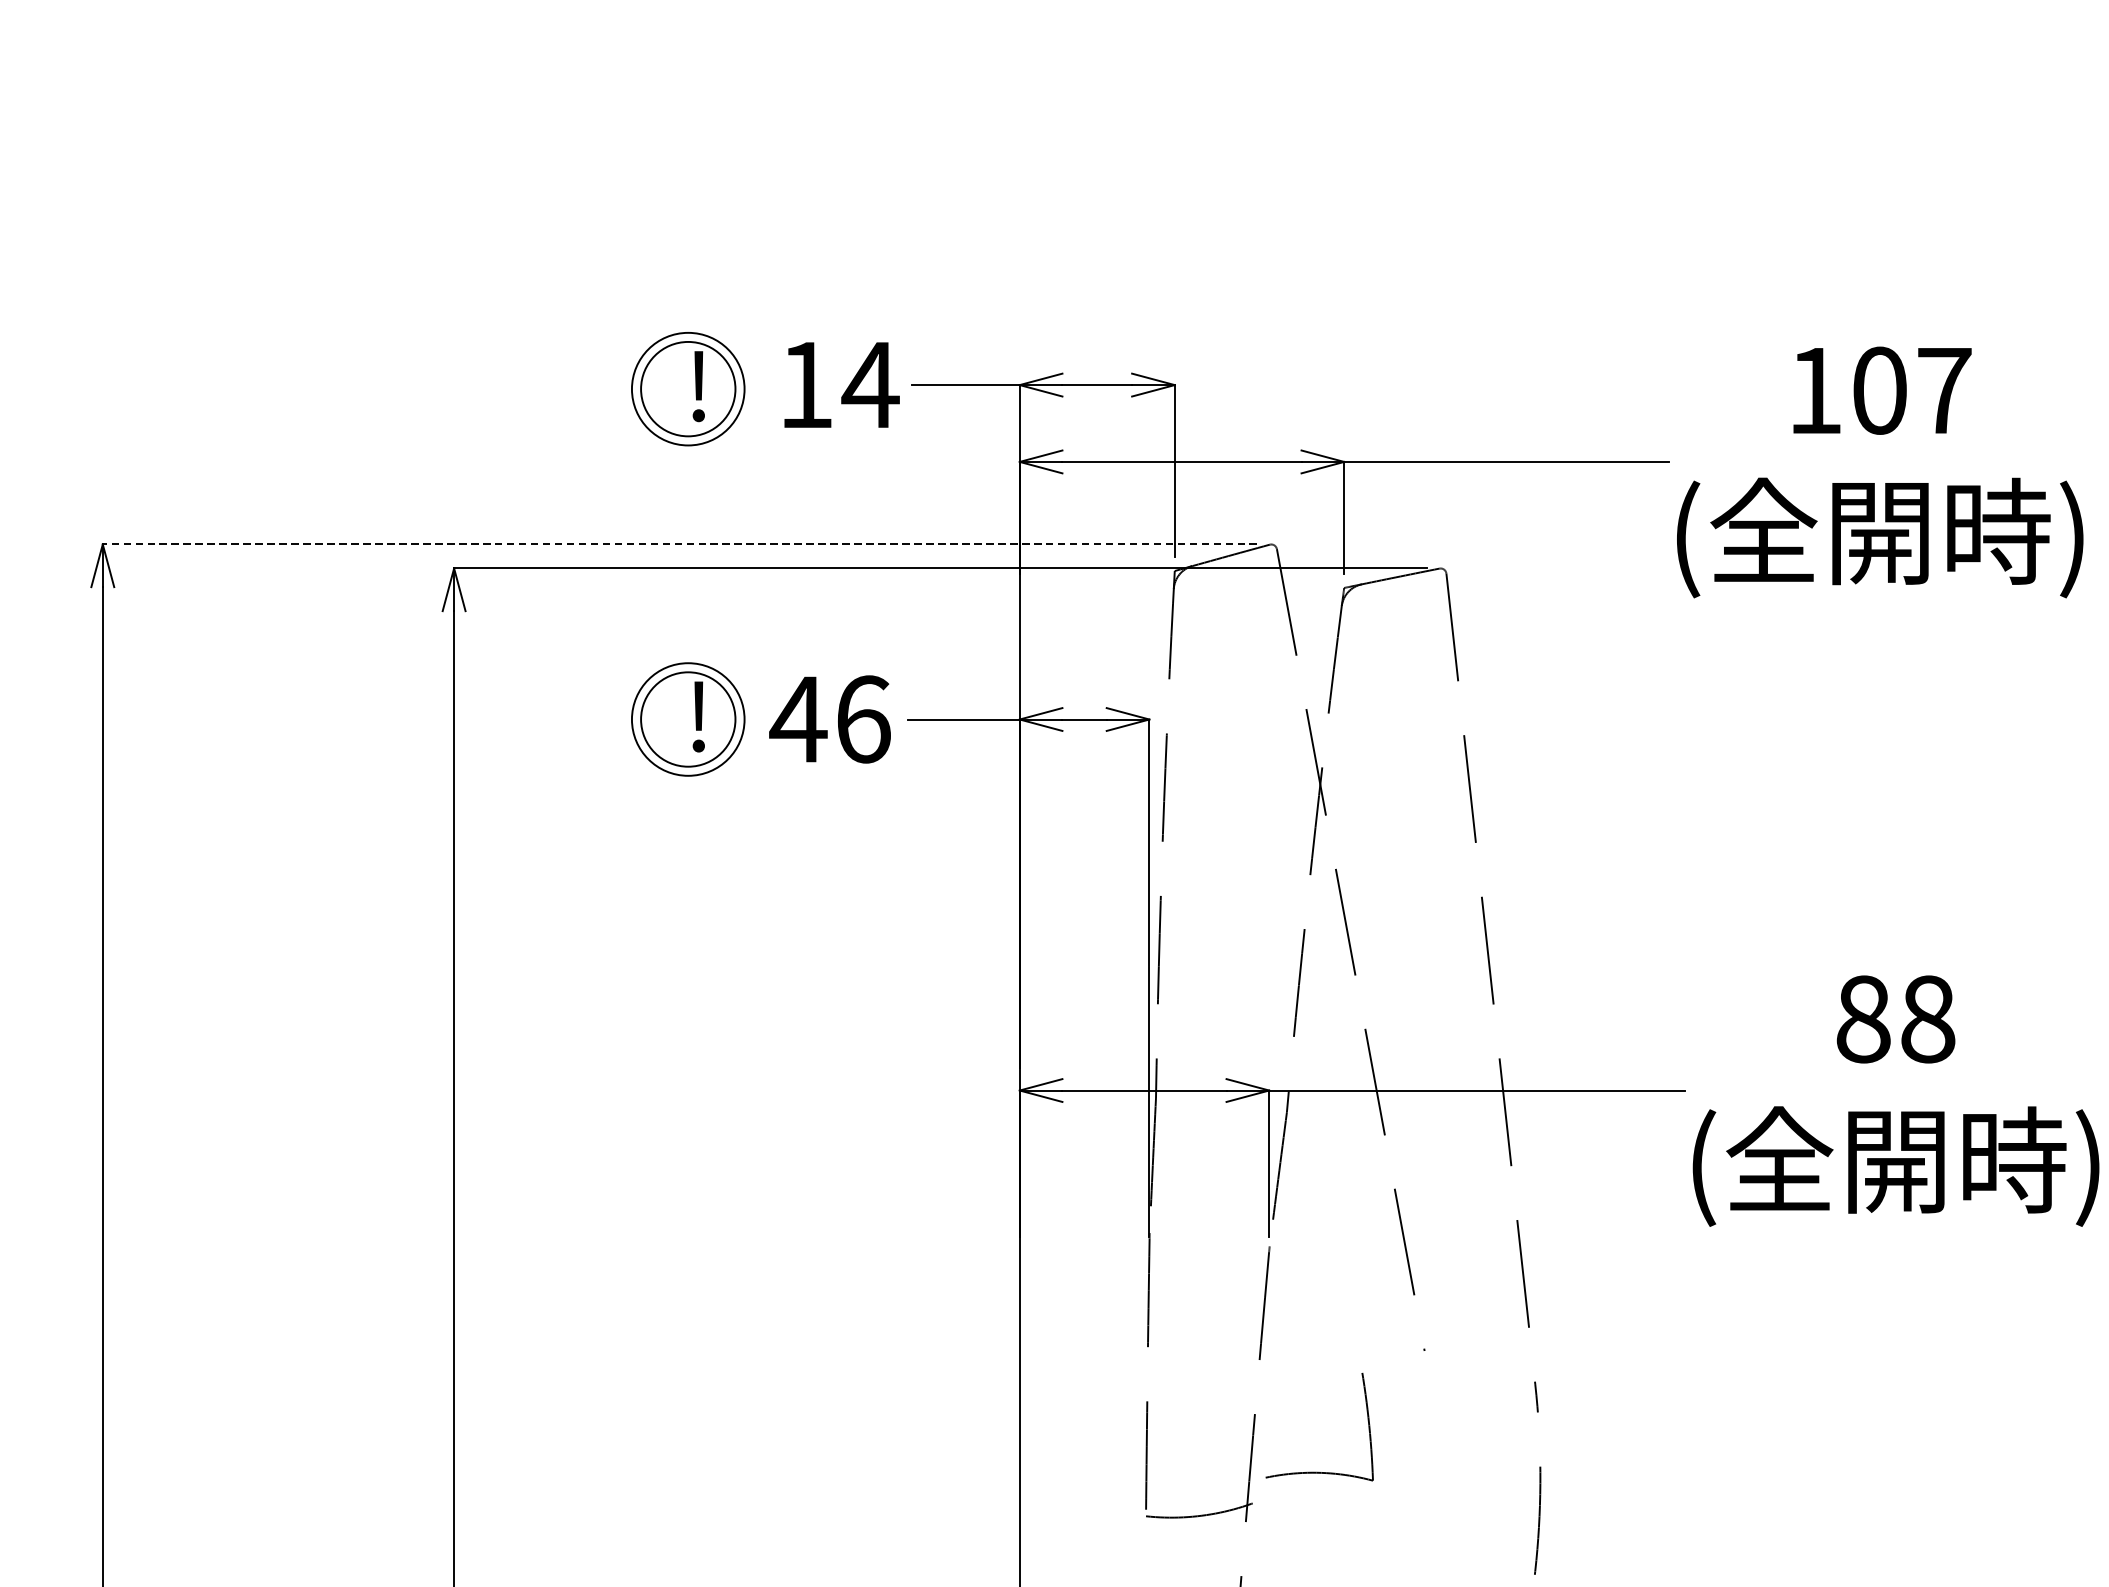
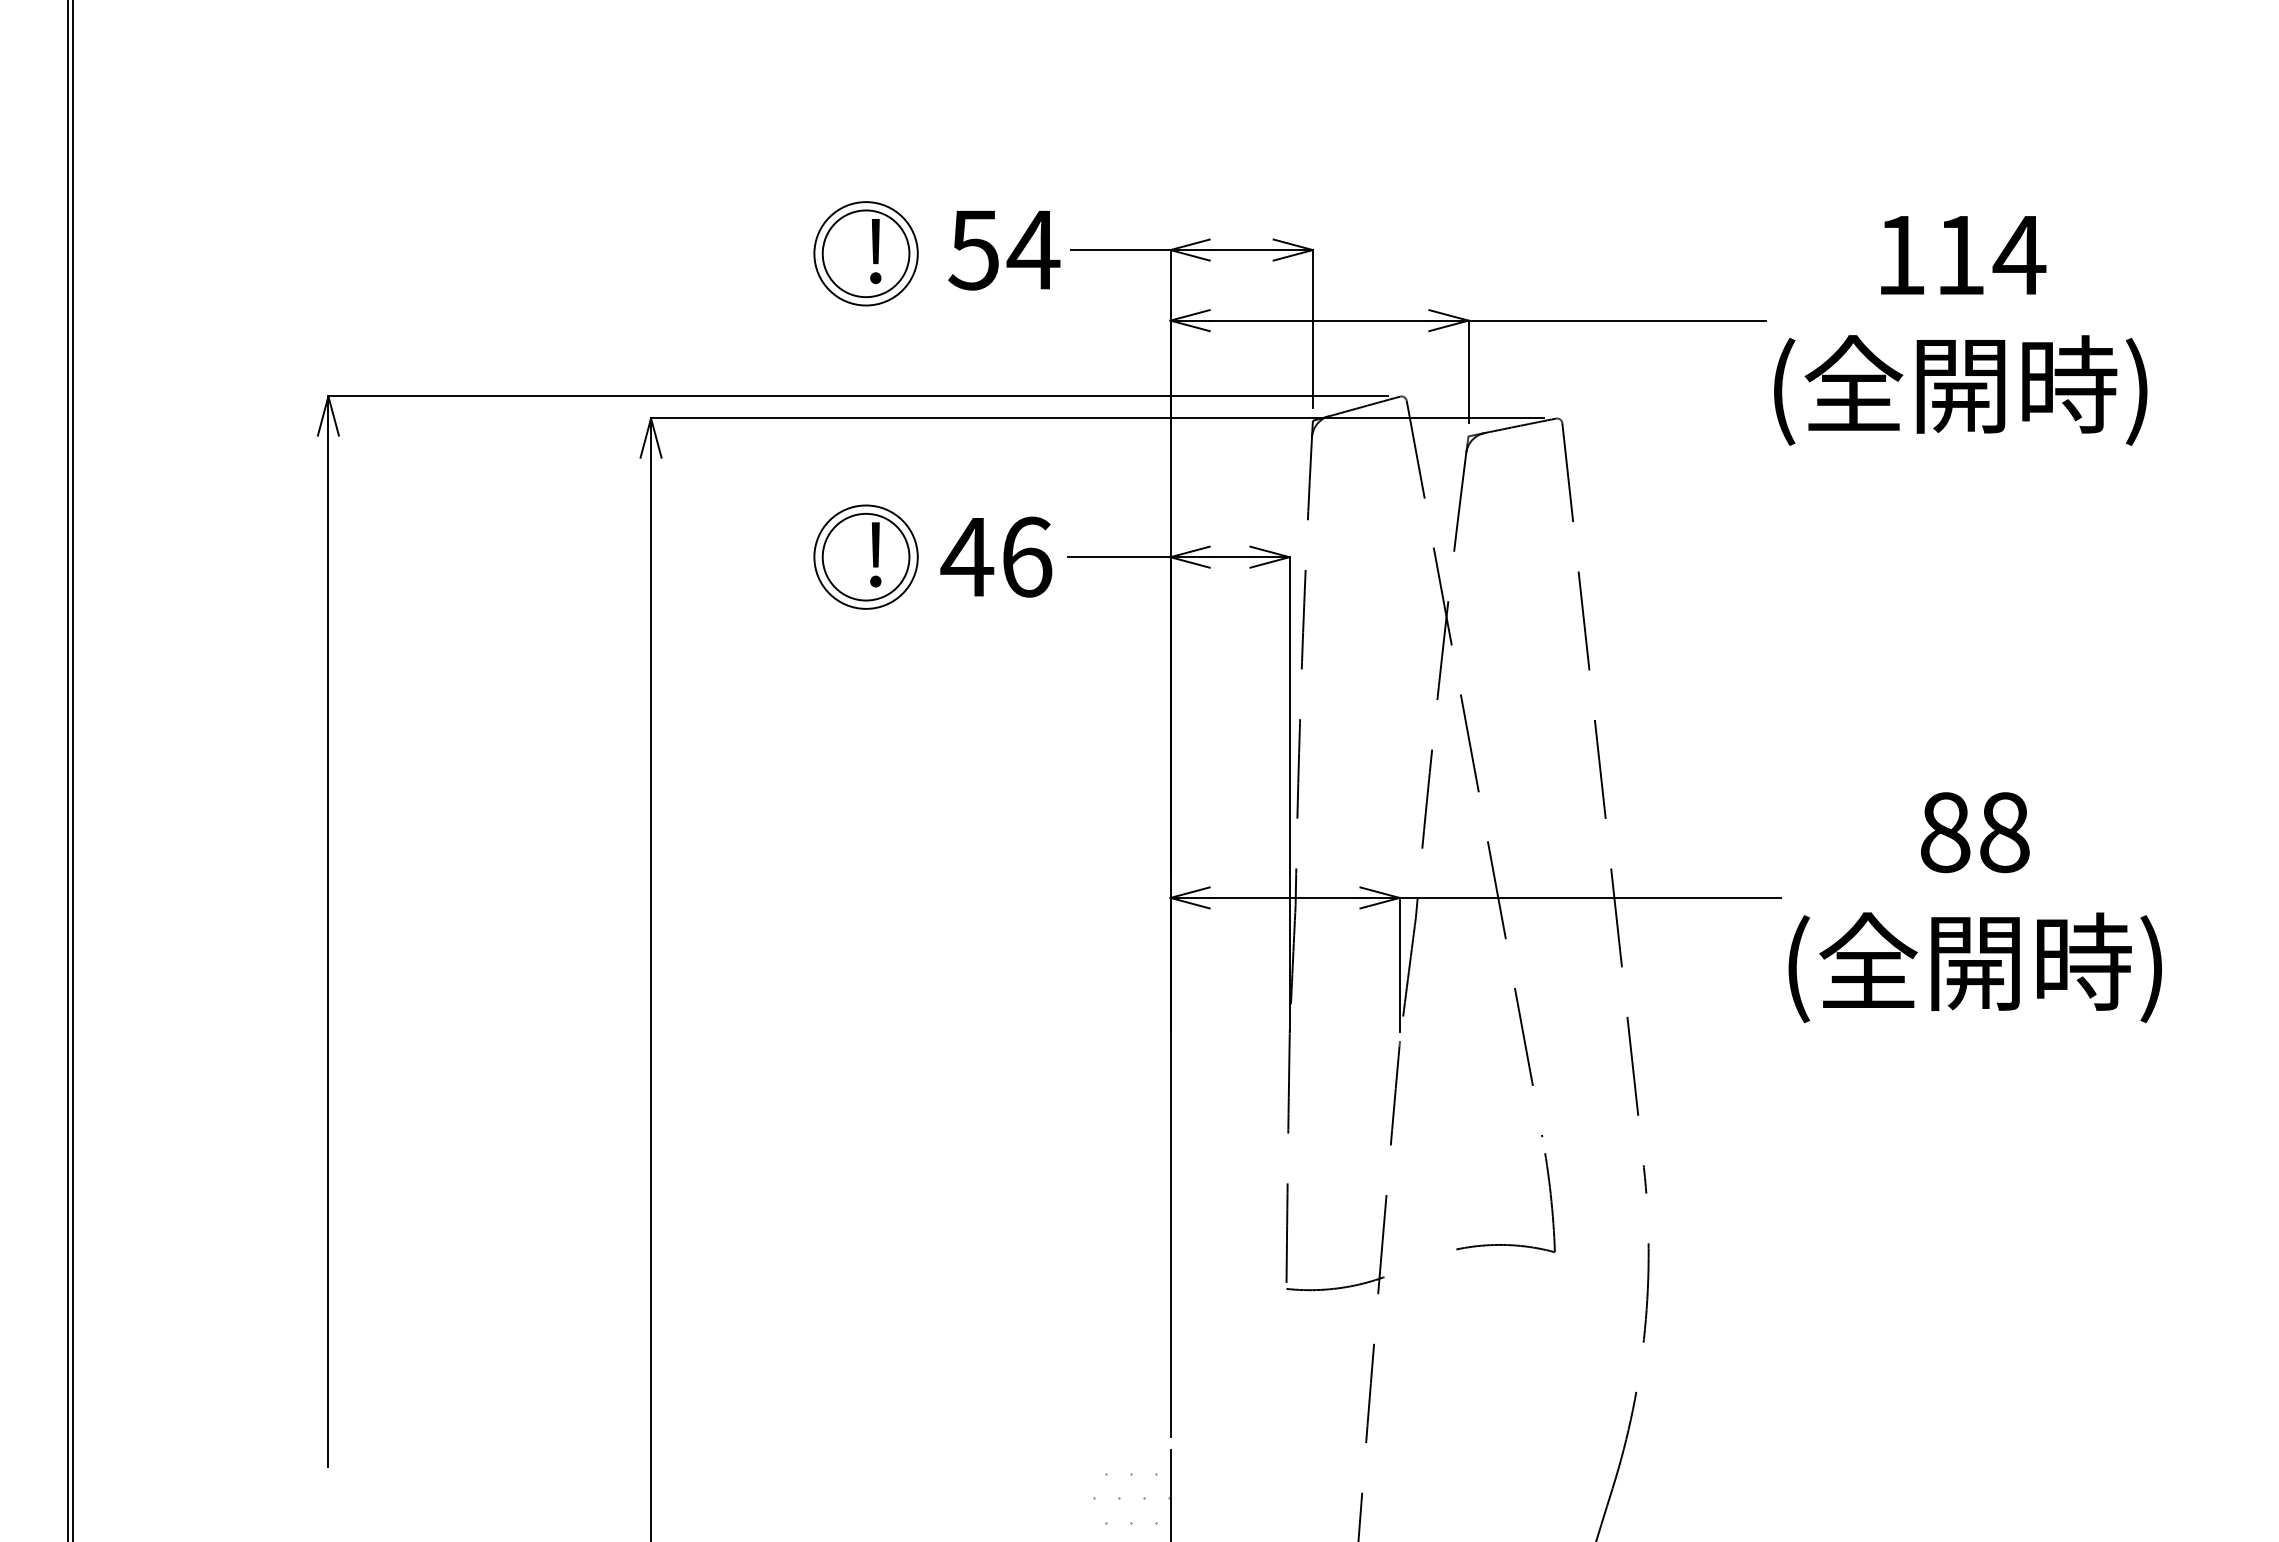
text: (805, 385) -> (973, 250), 14 -> 54
text: (1913, 389) -> (1991, 254), 107 -> 114
line: (678, 544) -> (857, 396), dashed -> solid
part: (1319, 1472) -> (1505, 1244), moved

